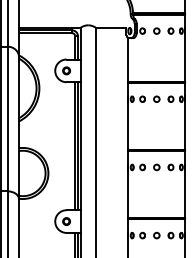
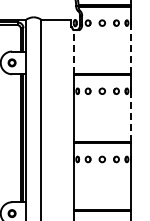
line: (185, 57) -> (131, 49), solid -> dashed
line: (128, 59) -> (74, 51), solid -> dashed
line: (185, 125) -> (131, 117), solid -> dashed

